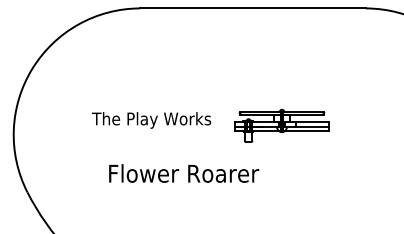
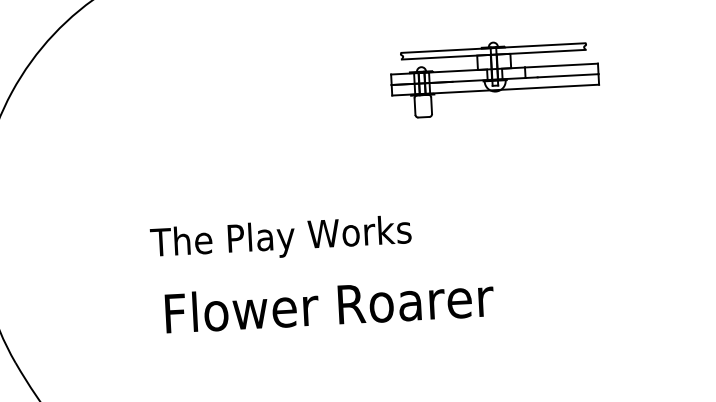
text: (151, 120) -> (280, 239), moved
part: (281, 125) -> (493, 77), moved
text: (184, 173) -> (330, 304), moved

